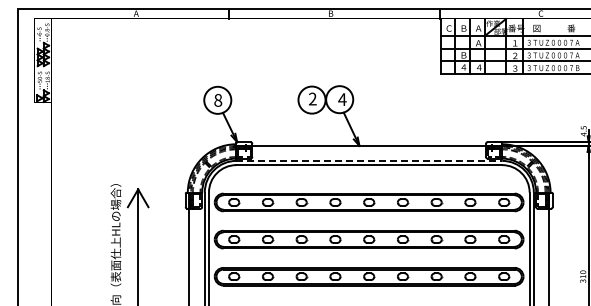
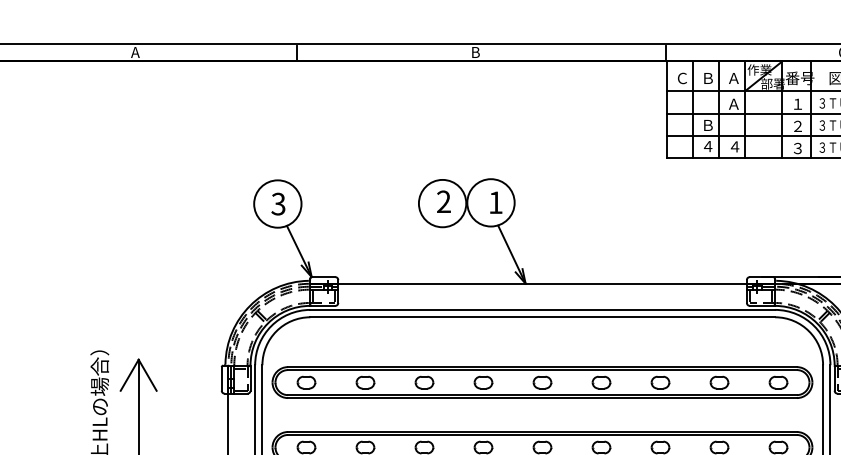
text: (342, 99) -> (495, 202), 4 -> 1
text: (218, 100) -> (279, 204), 8 -> 3
line: (369, 160) -> (543, 309), dashed -> solid

